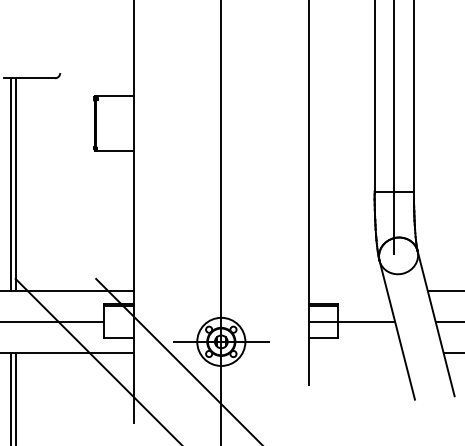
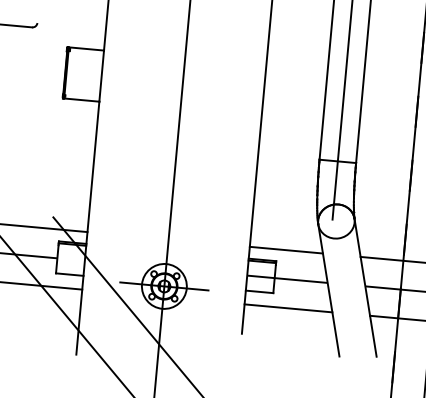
line: (347, 291) -> (285, 250), added
line: (355, 353) -> (288, 308), added

